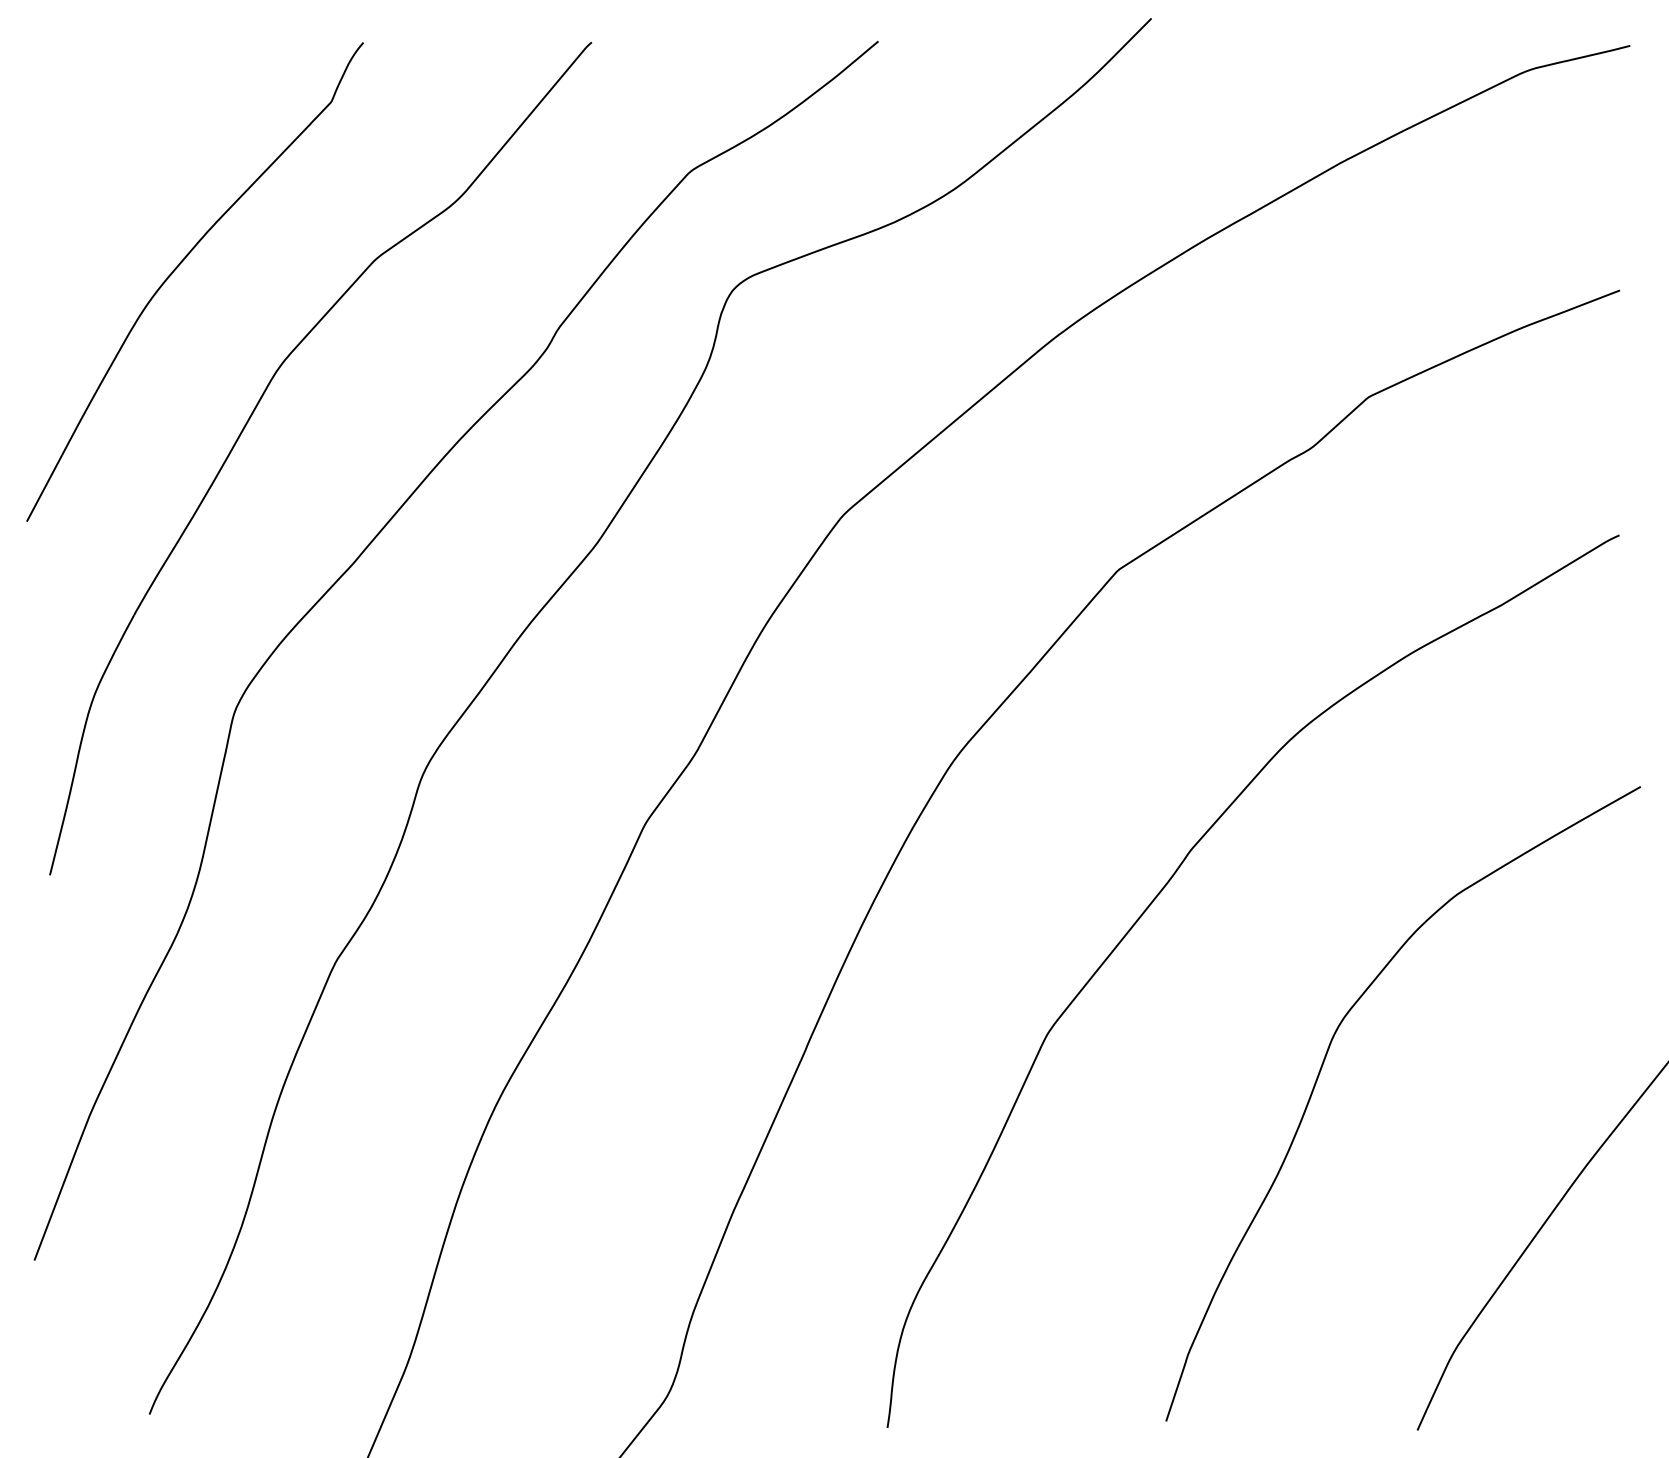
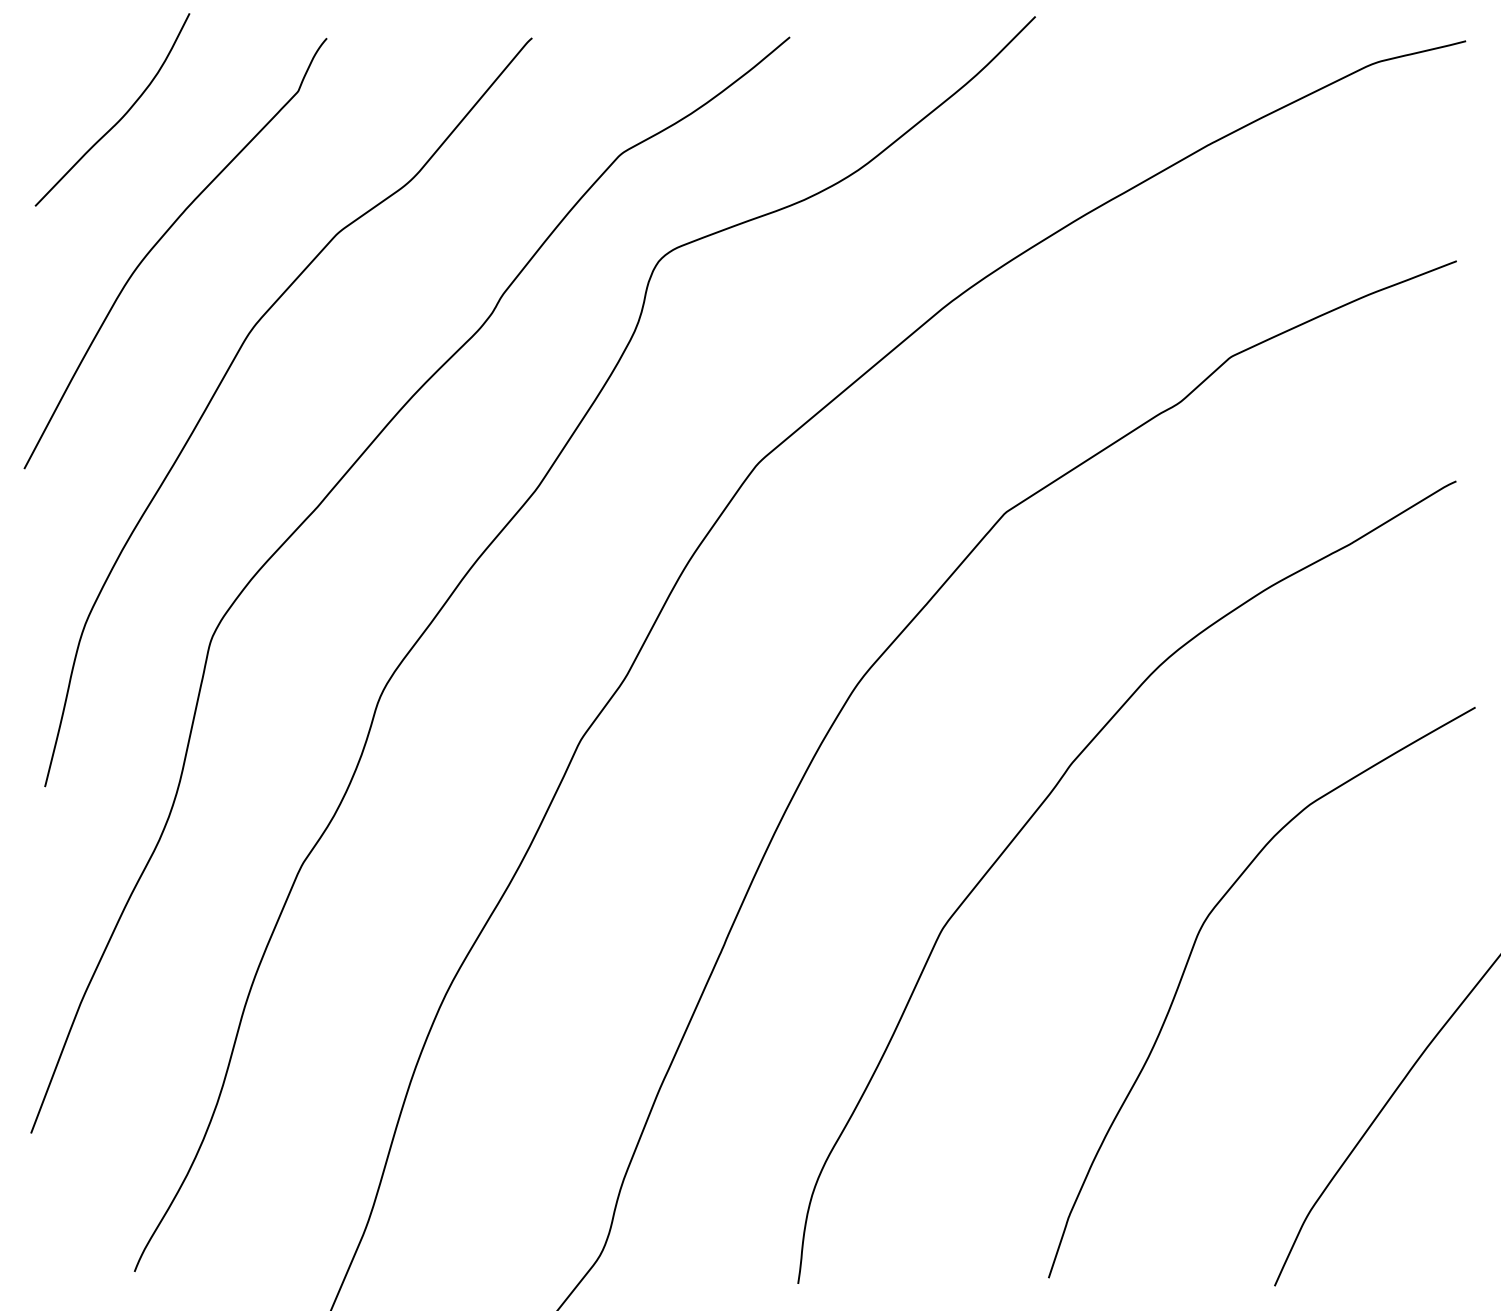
curve: (134, 130) -> (121, 117), added

